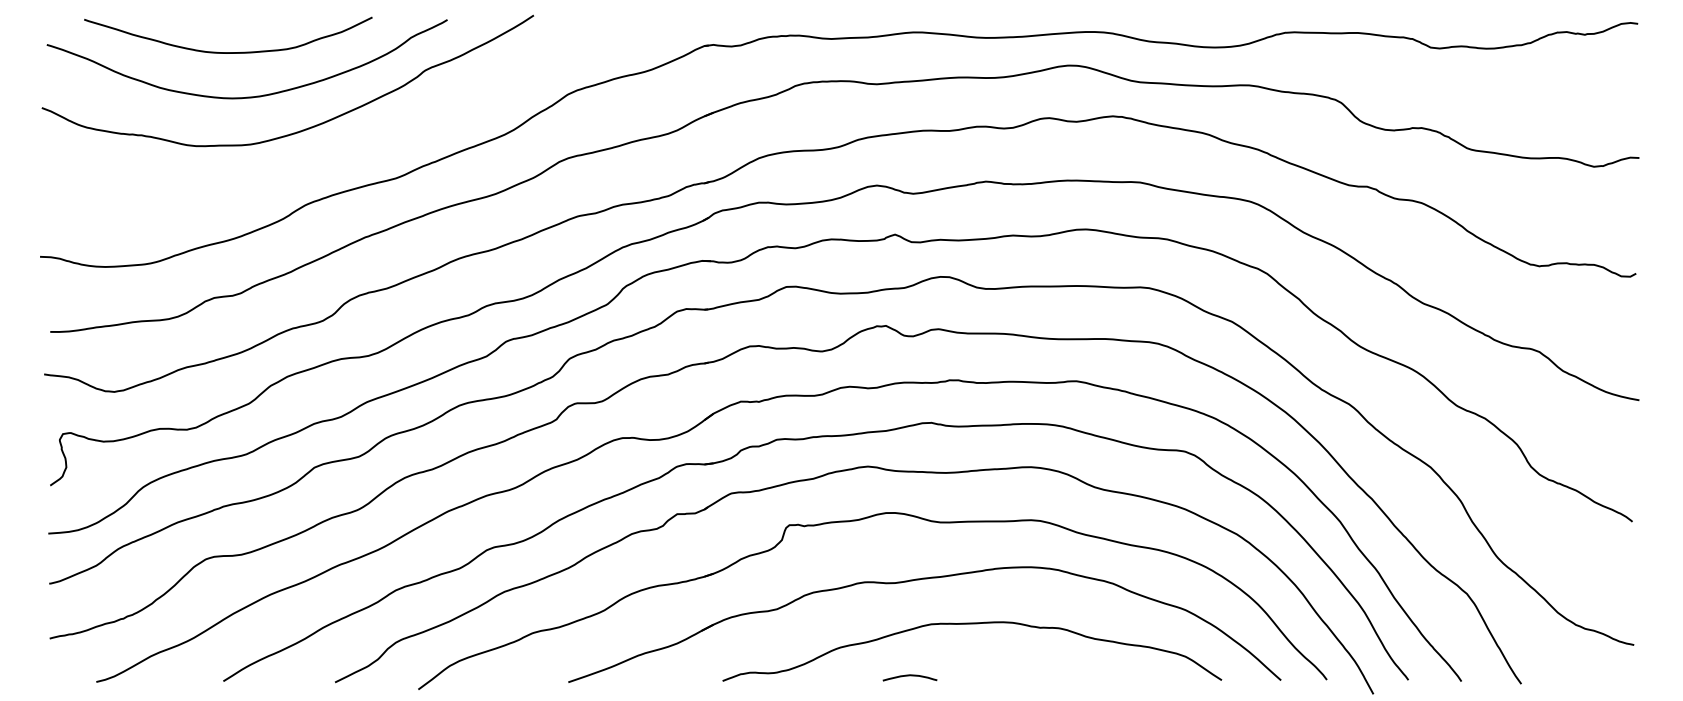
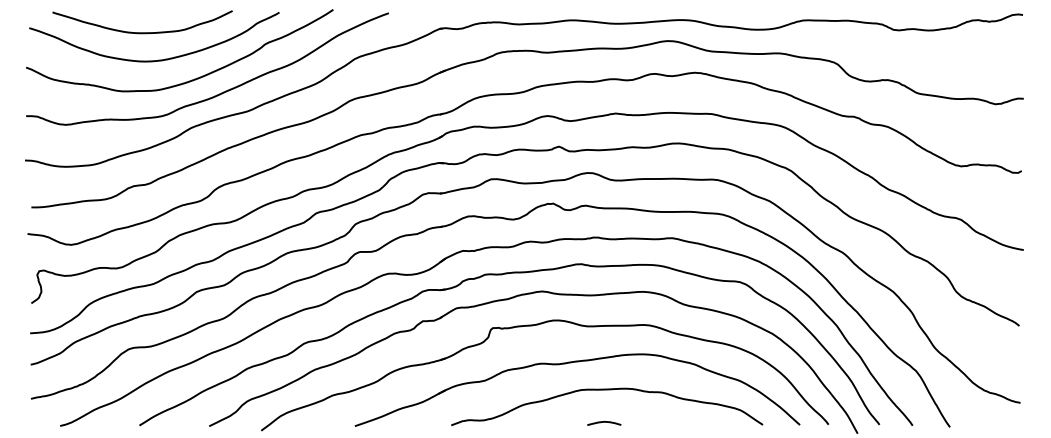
curve: (346, 151) -> (216, 94), added
curve: (910, 676) -> (604, 422), moved

